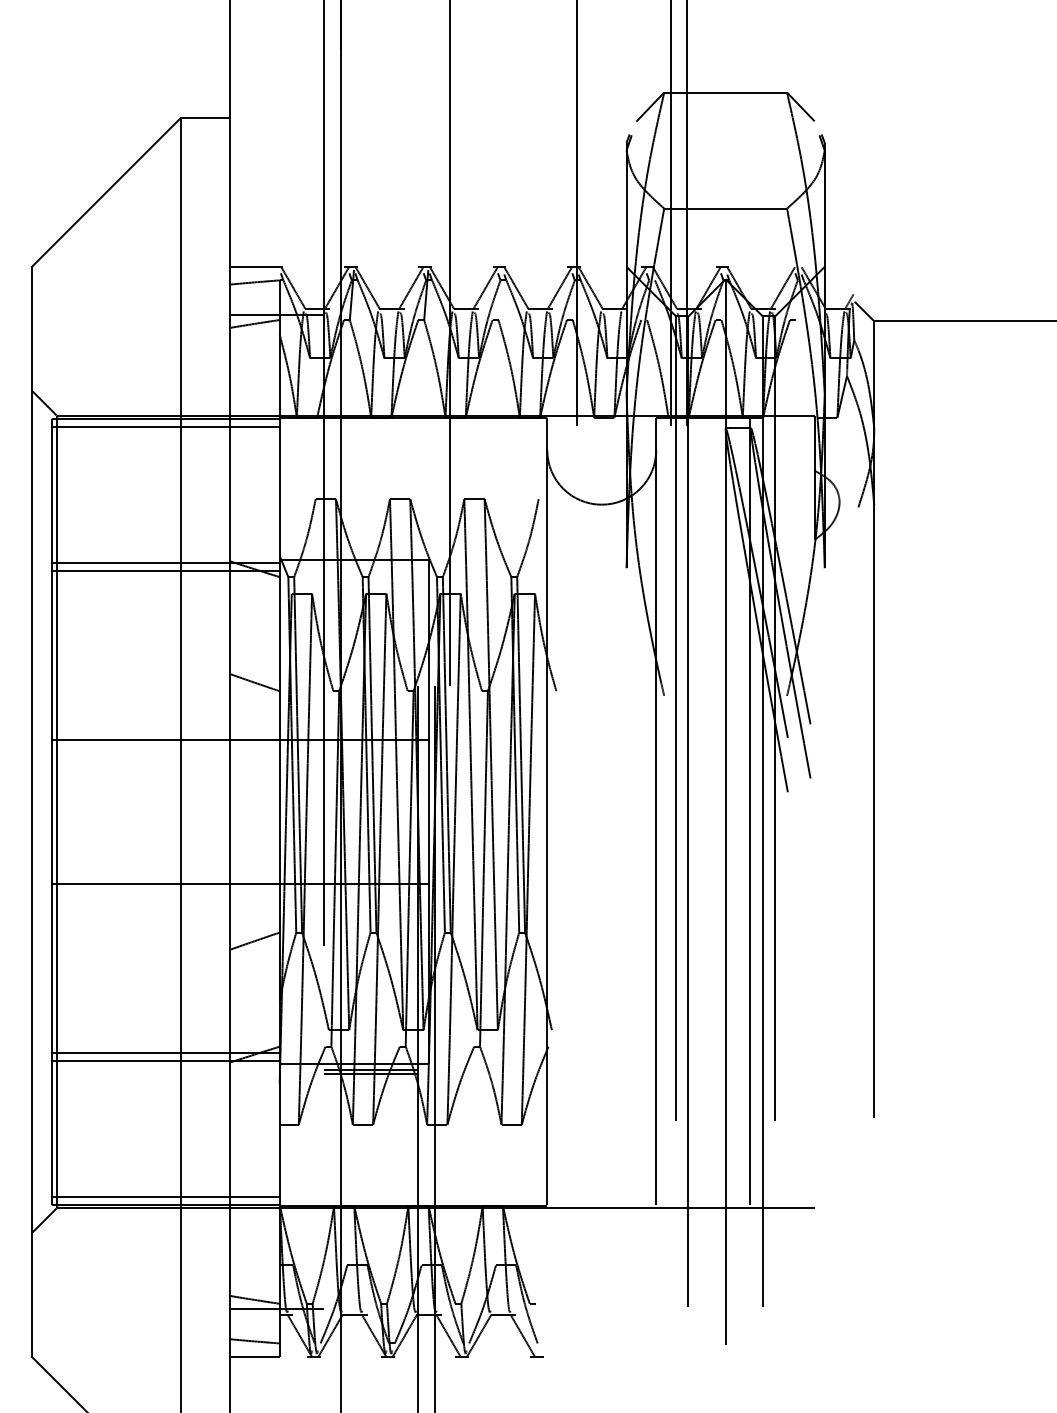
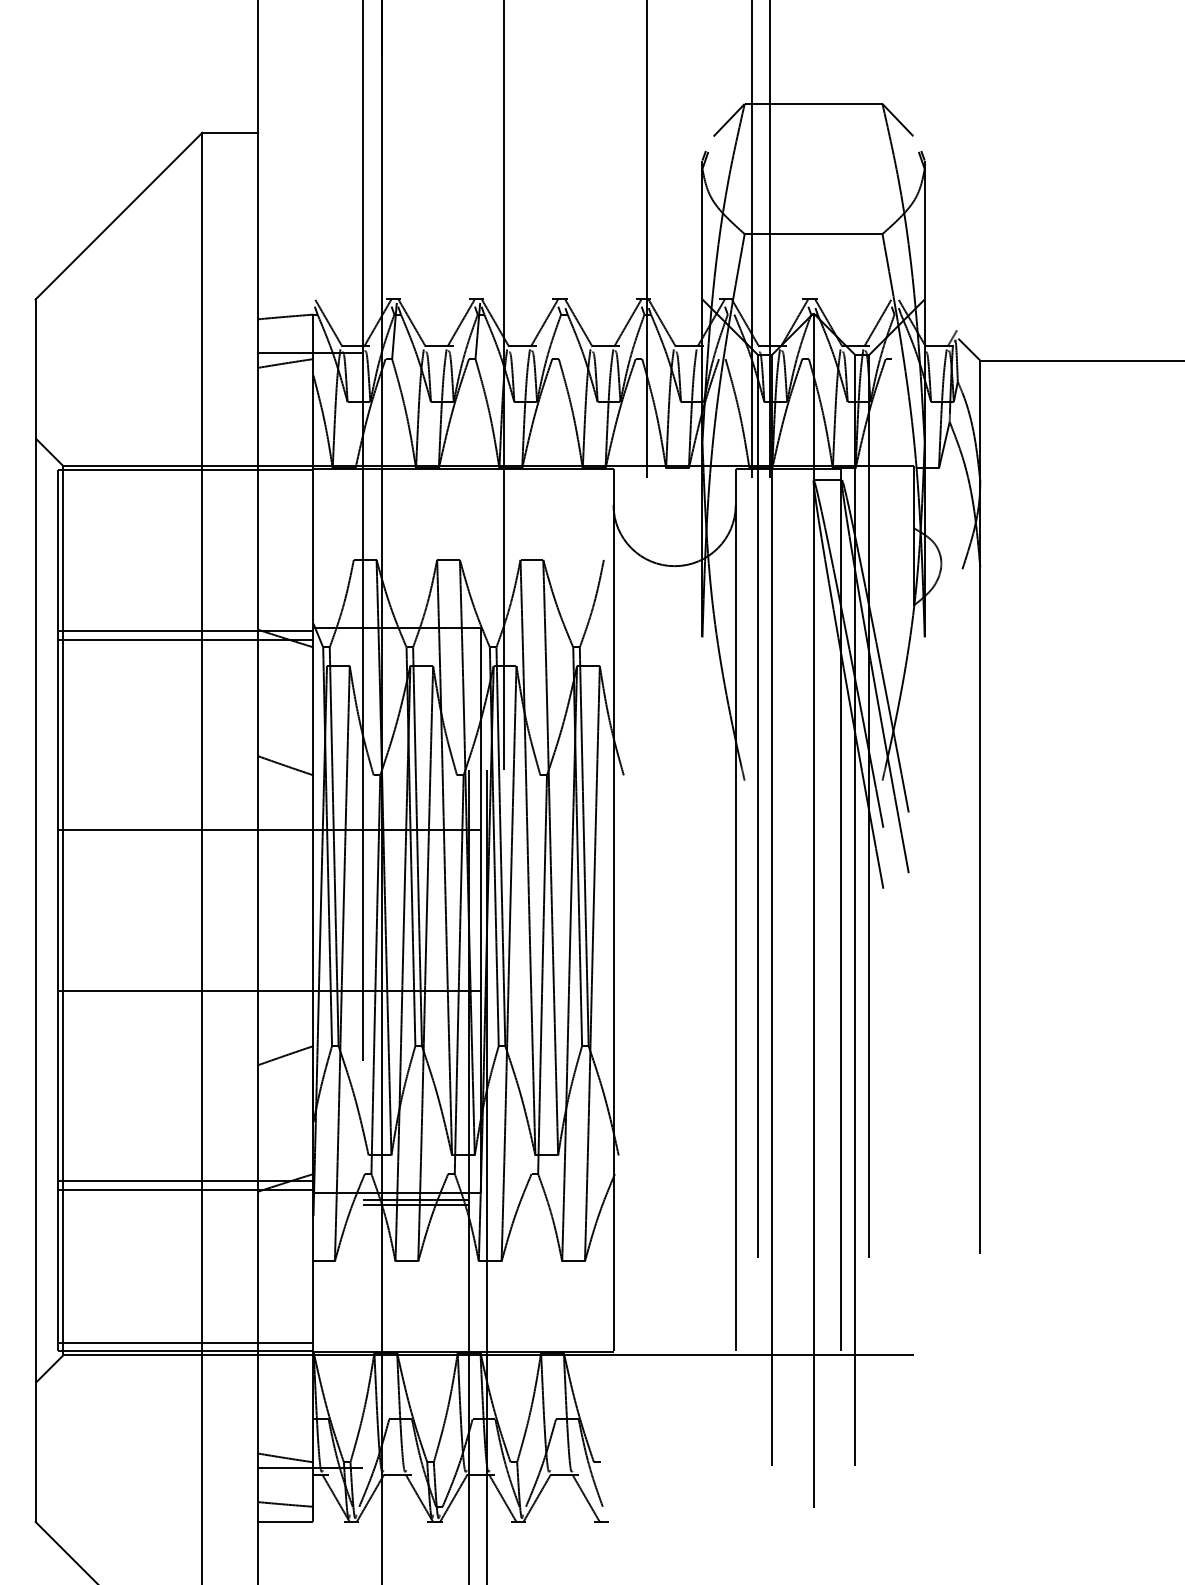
line: (256, 266) -> (287, 299), removed
line: (165, 426) -> (185, 478), removed

